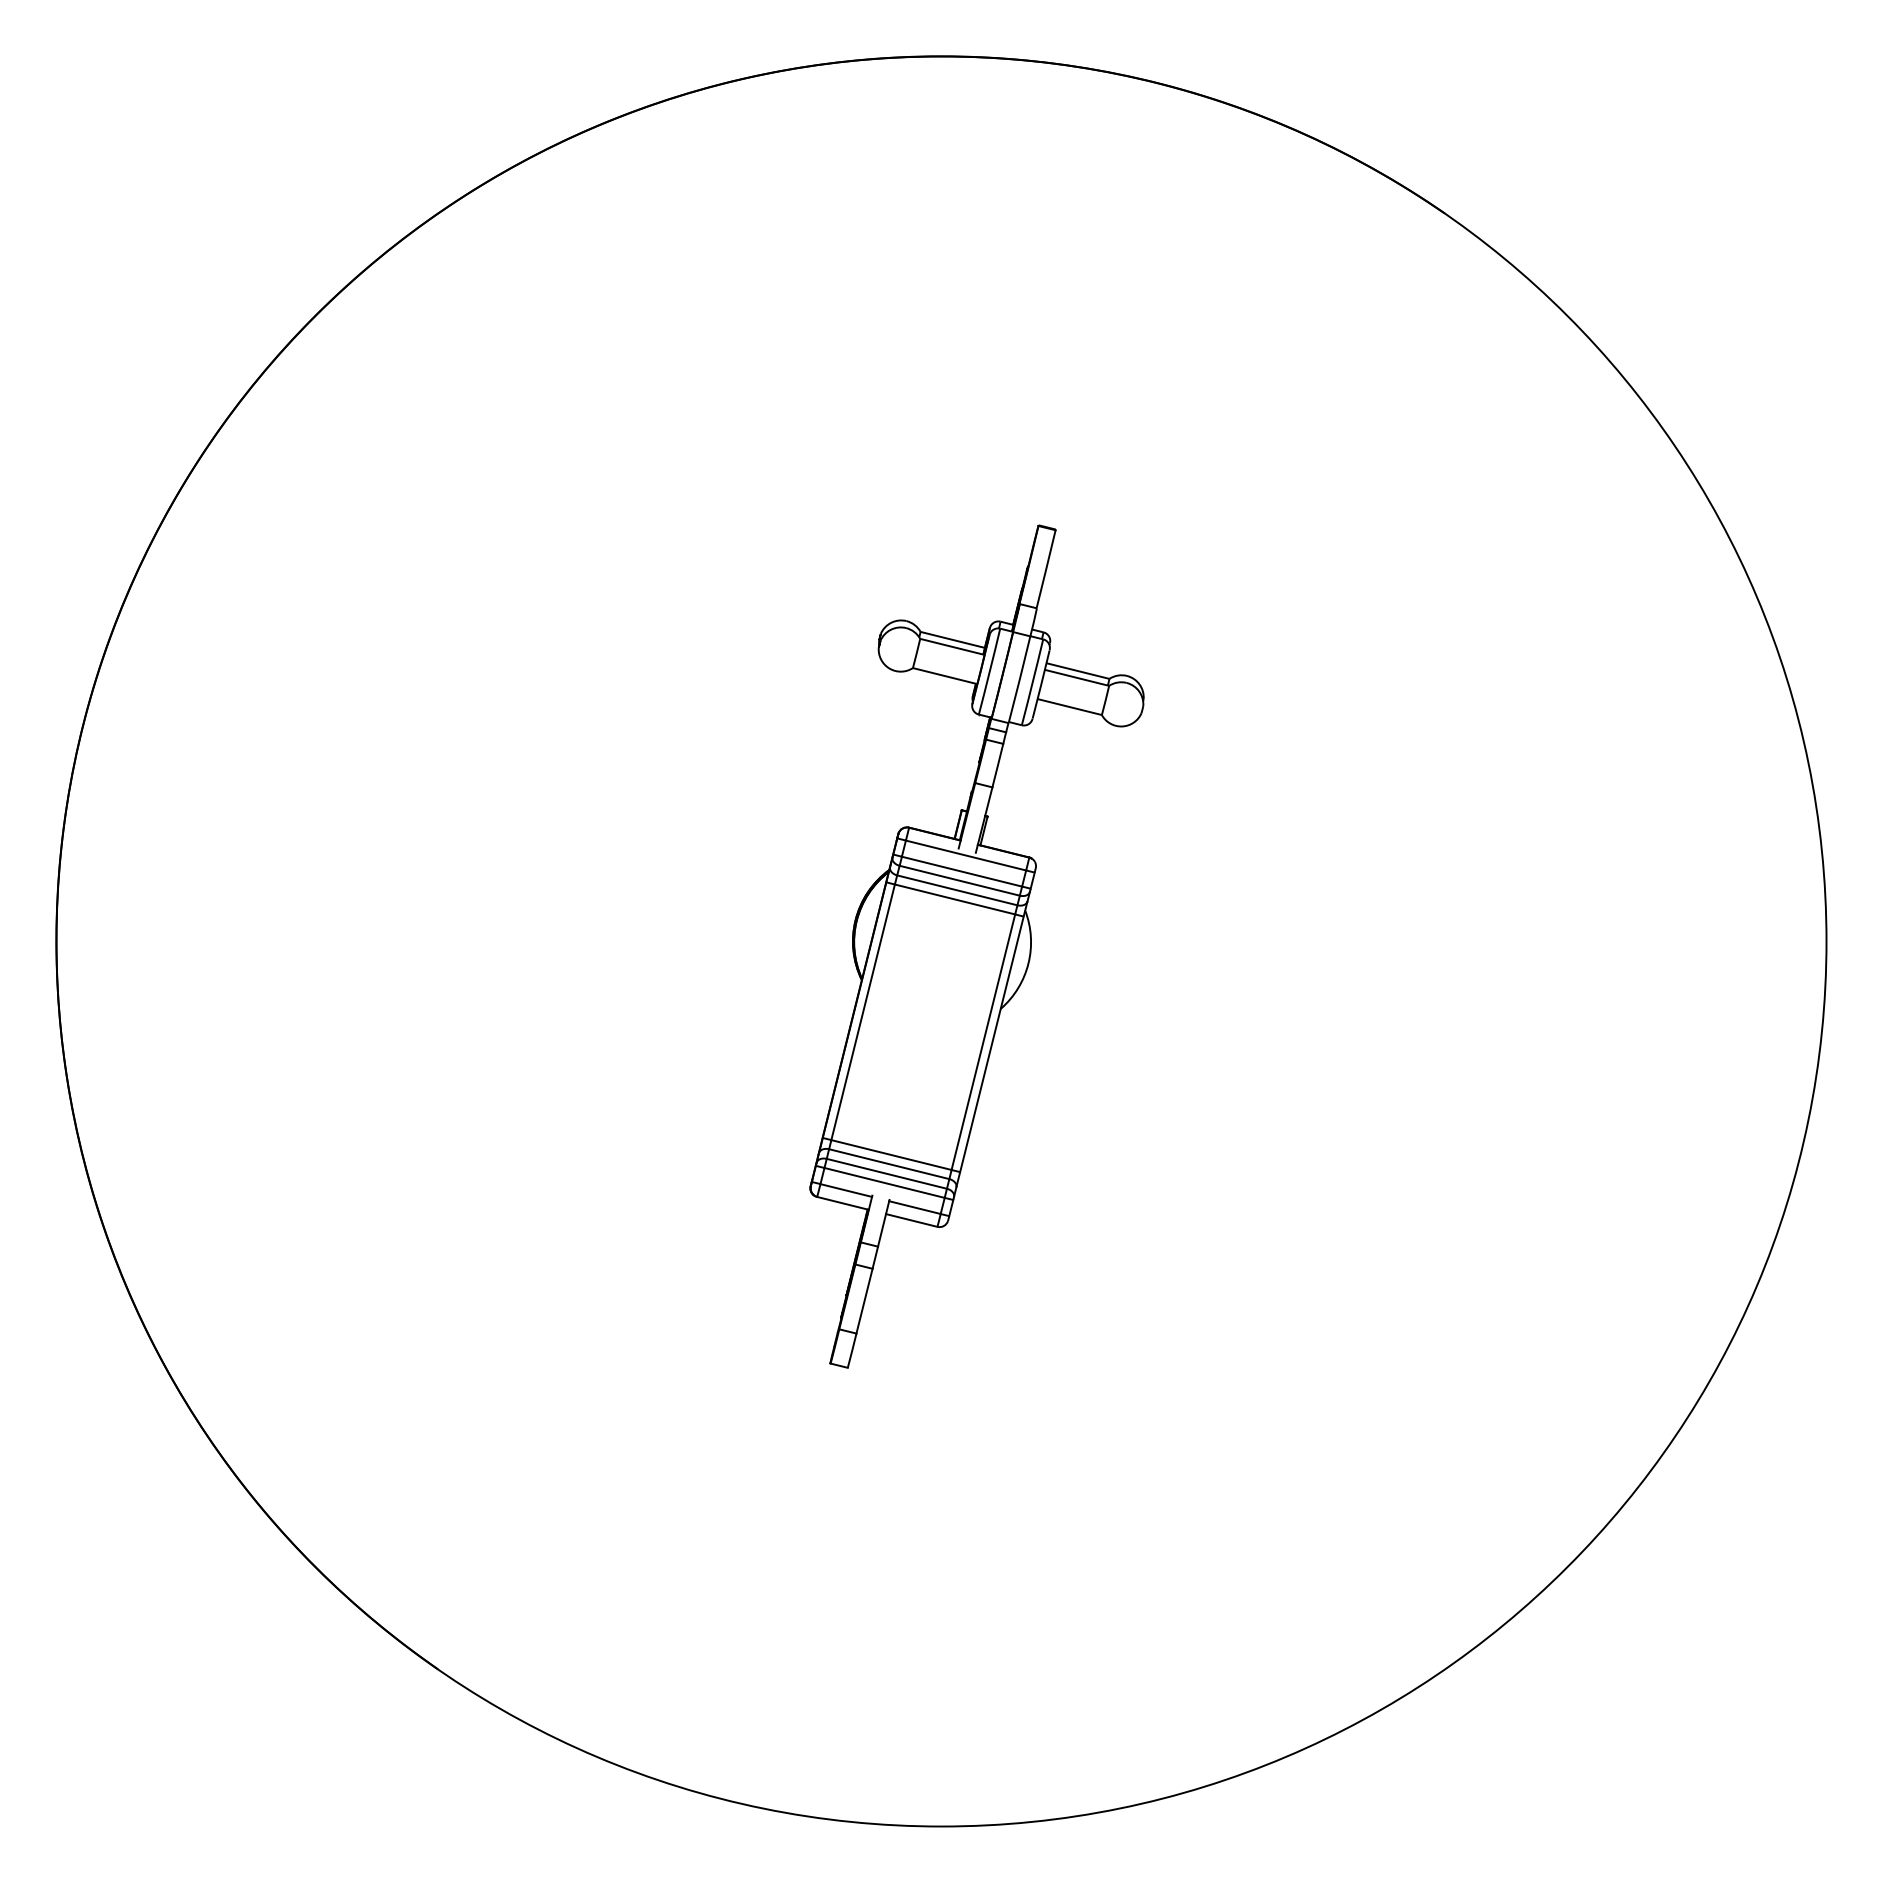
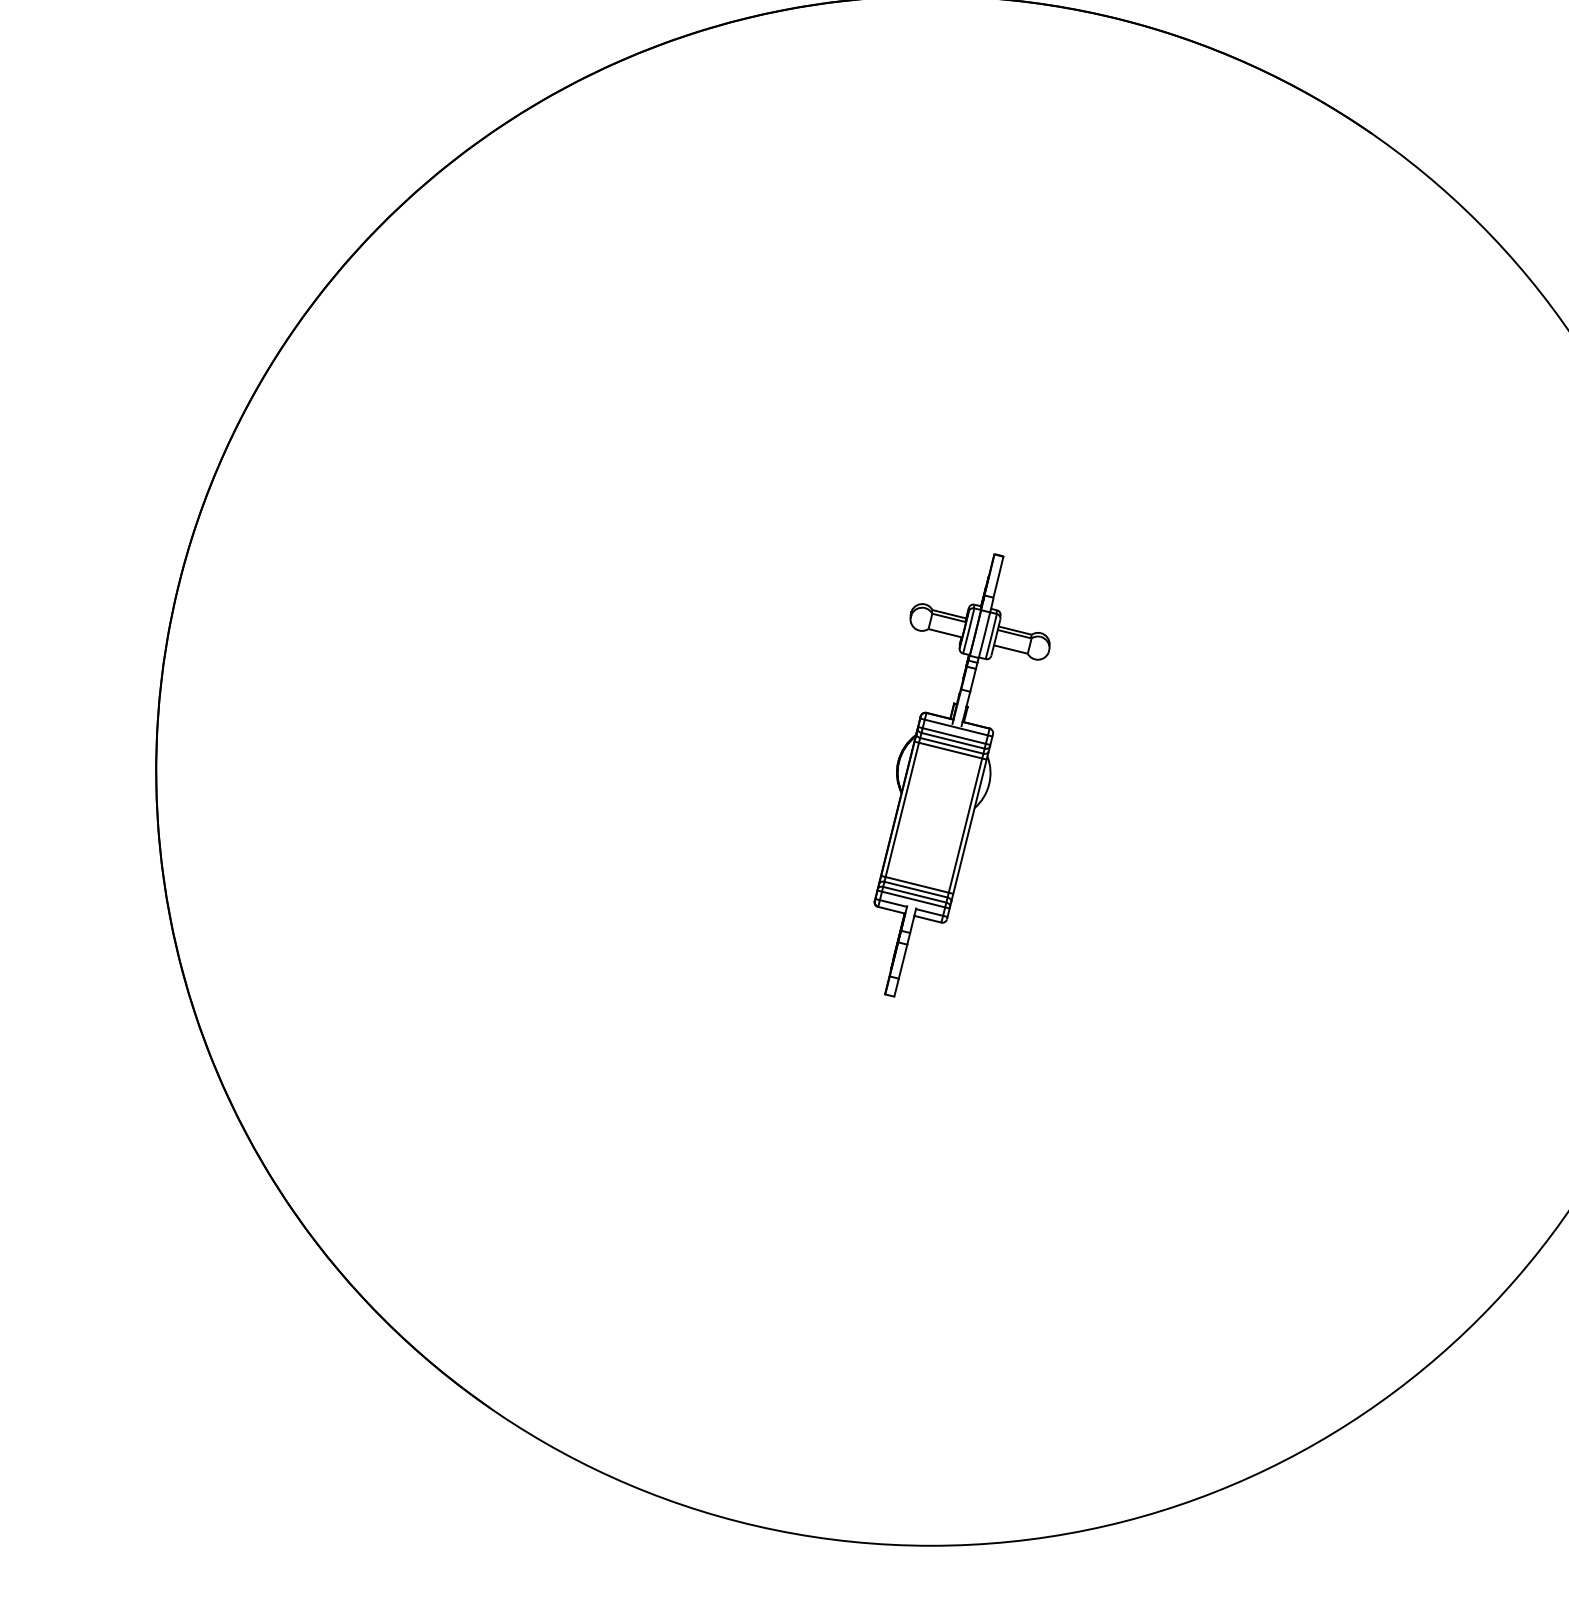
part: (976, 946) -> (961, 775), size x0.6

